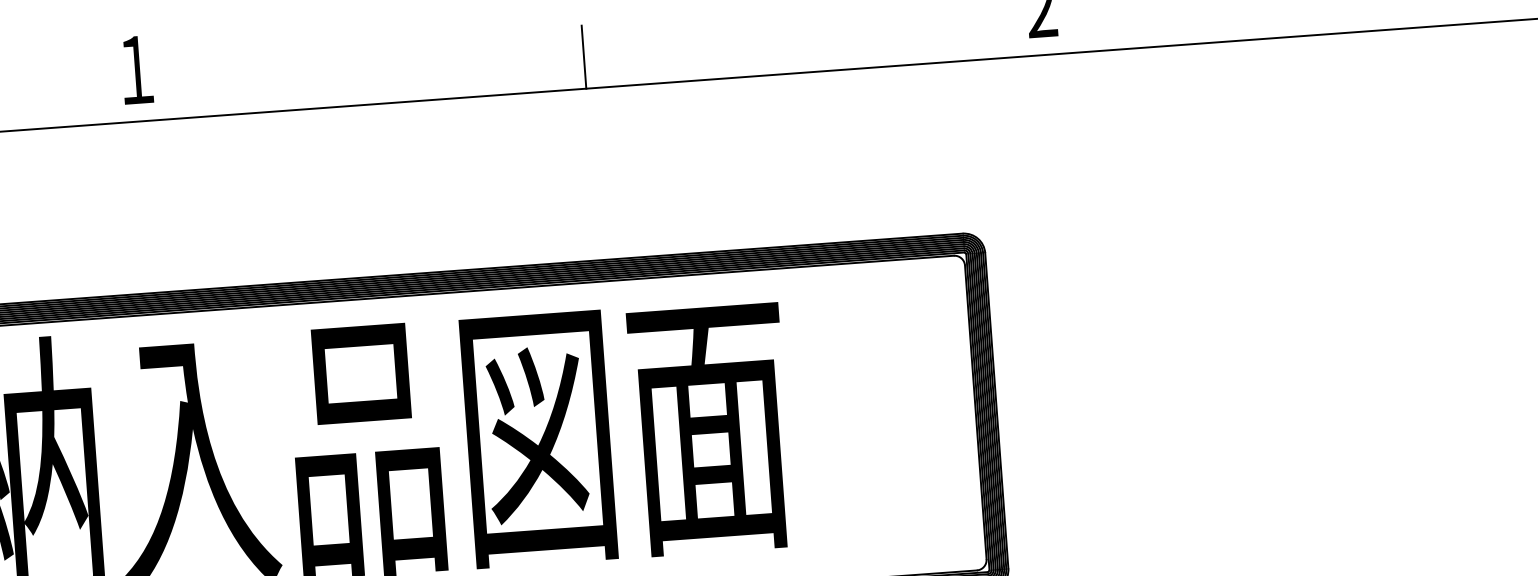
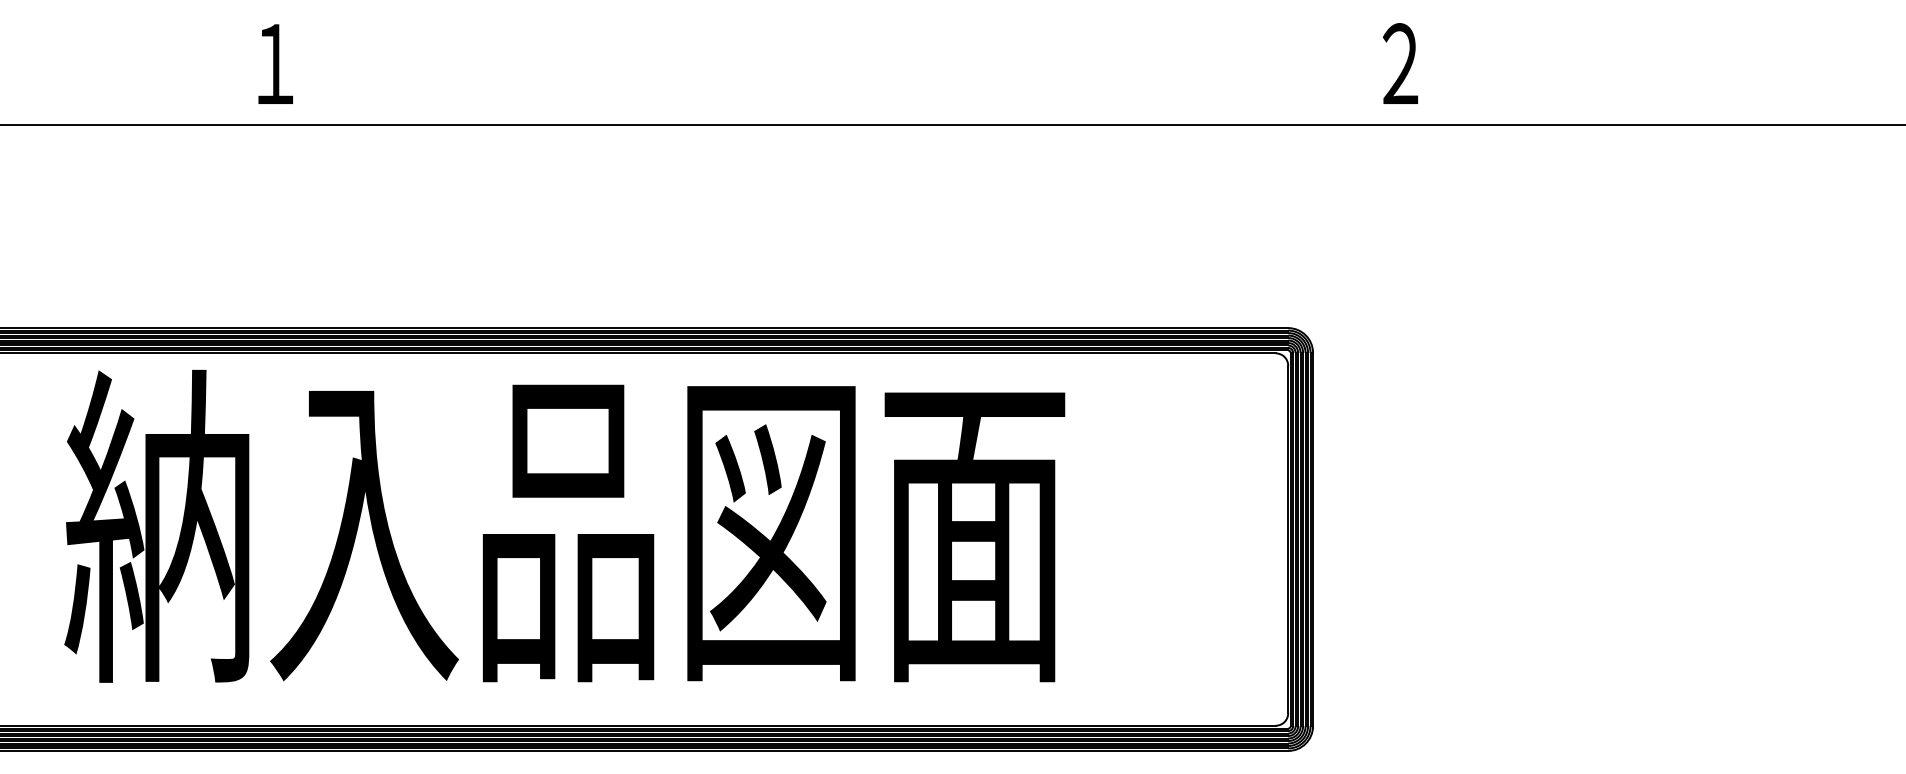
line: (583, 57) -> (857, 87), removed
text: (136, 69) -> (275, 63), moved

